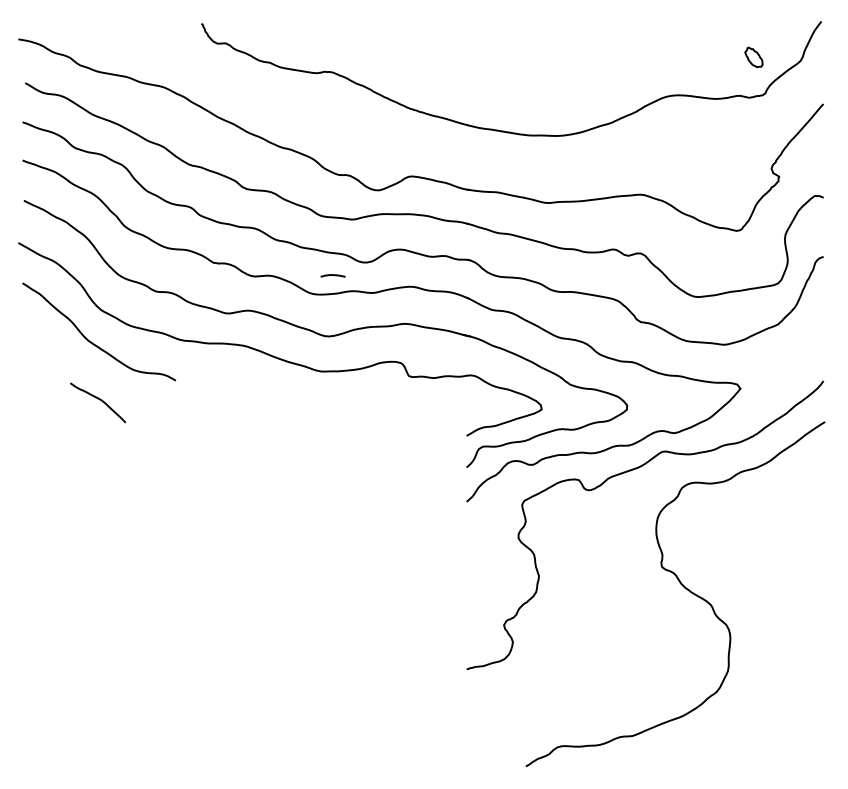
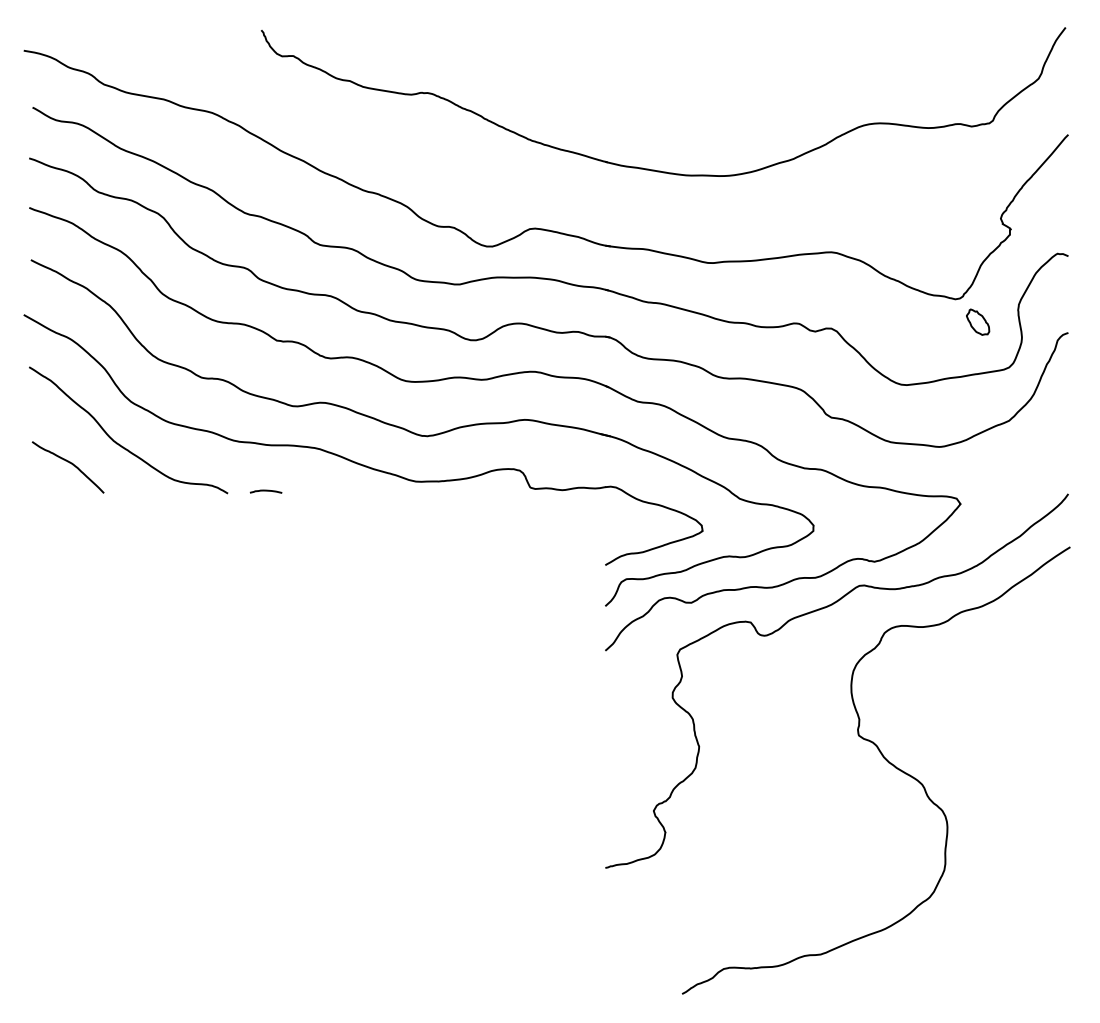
part: (754, 56) -> (978, 321), moved
curve: (332, 275) -> (265, 491), moved
curve: (99, 399) -> (69, 463), moved

